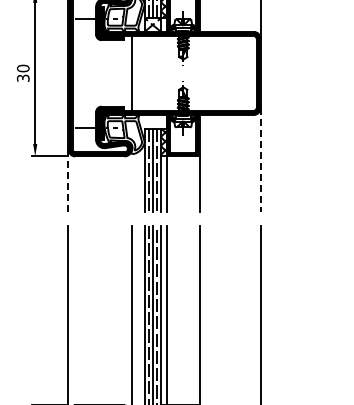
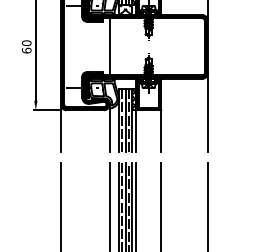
text: (23, 78) -> (26, 50), 30 -> 60
line: (260, 159) -> (207, 112), dashed -> solid
line: (132, 179) -> (110, 127), added
line: (68, 181) -> (61, 129), dashed -> solid

